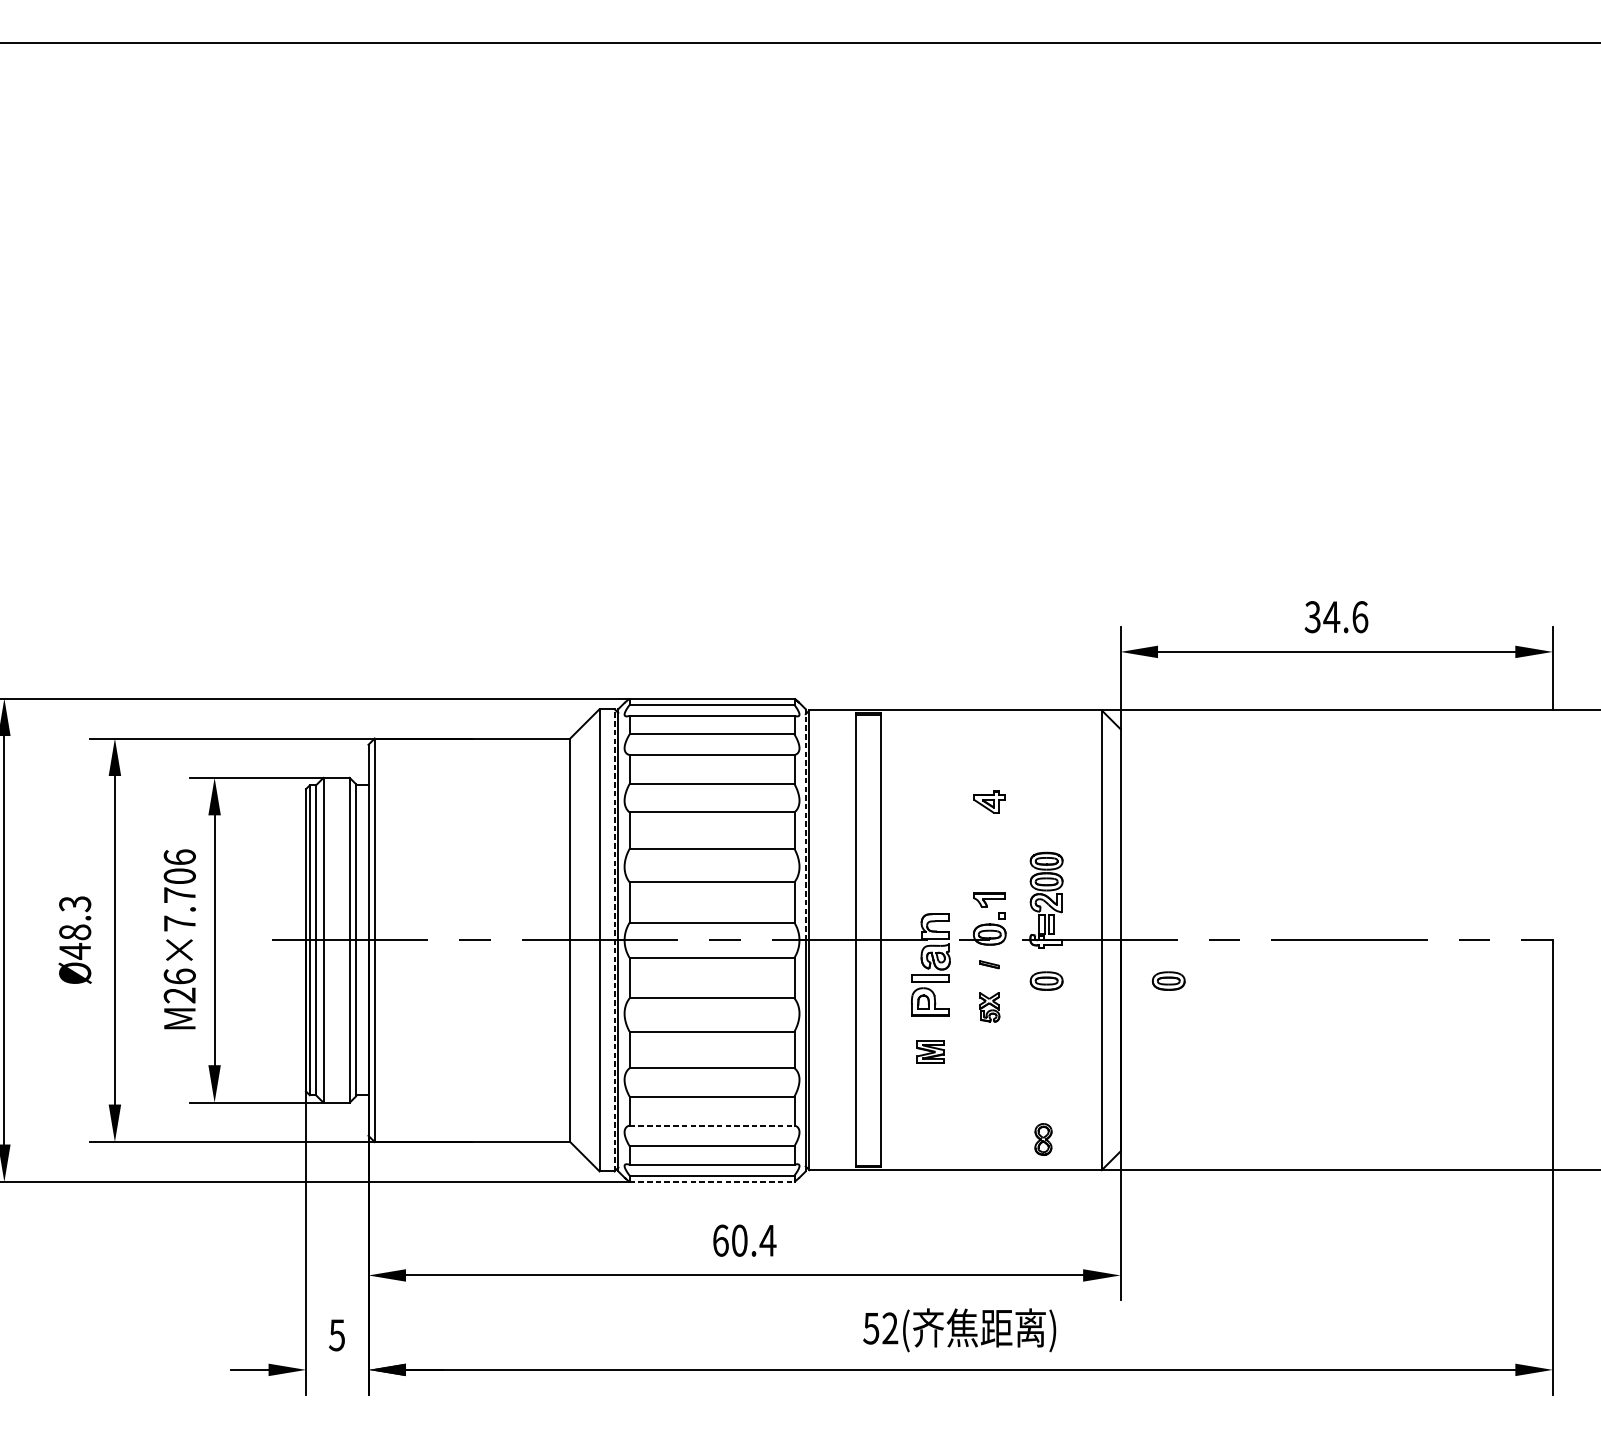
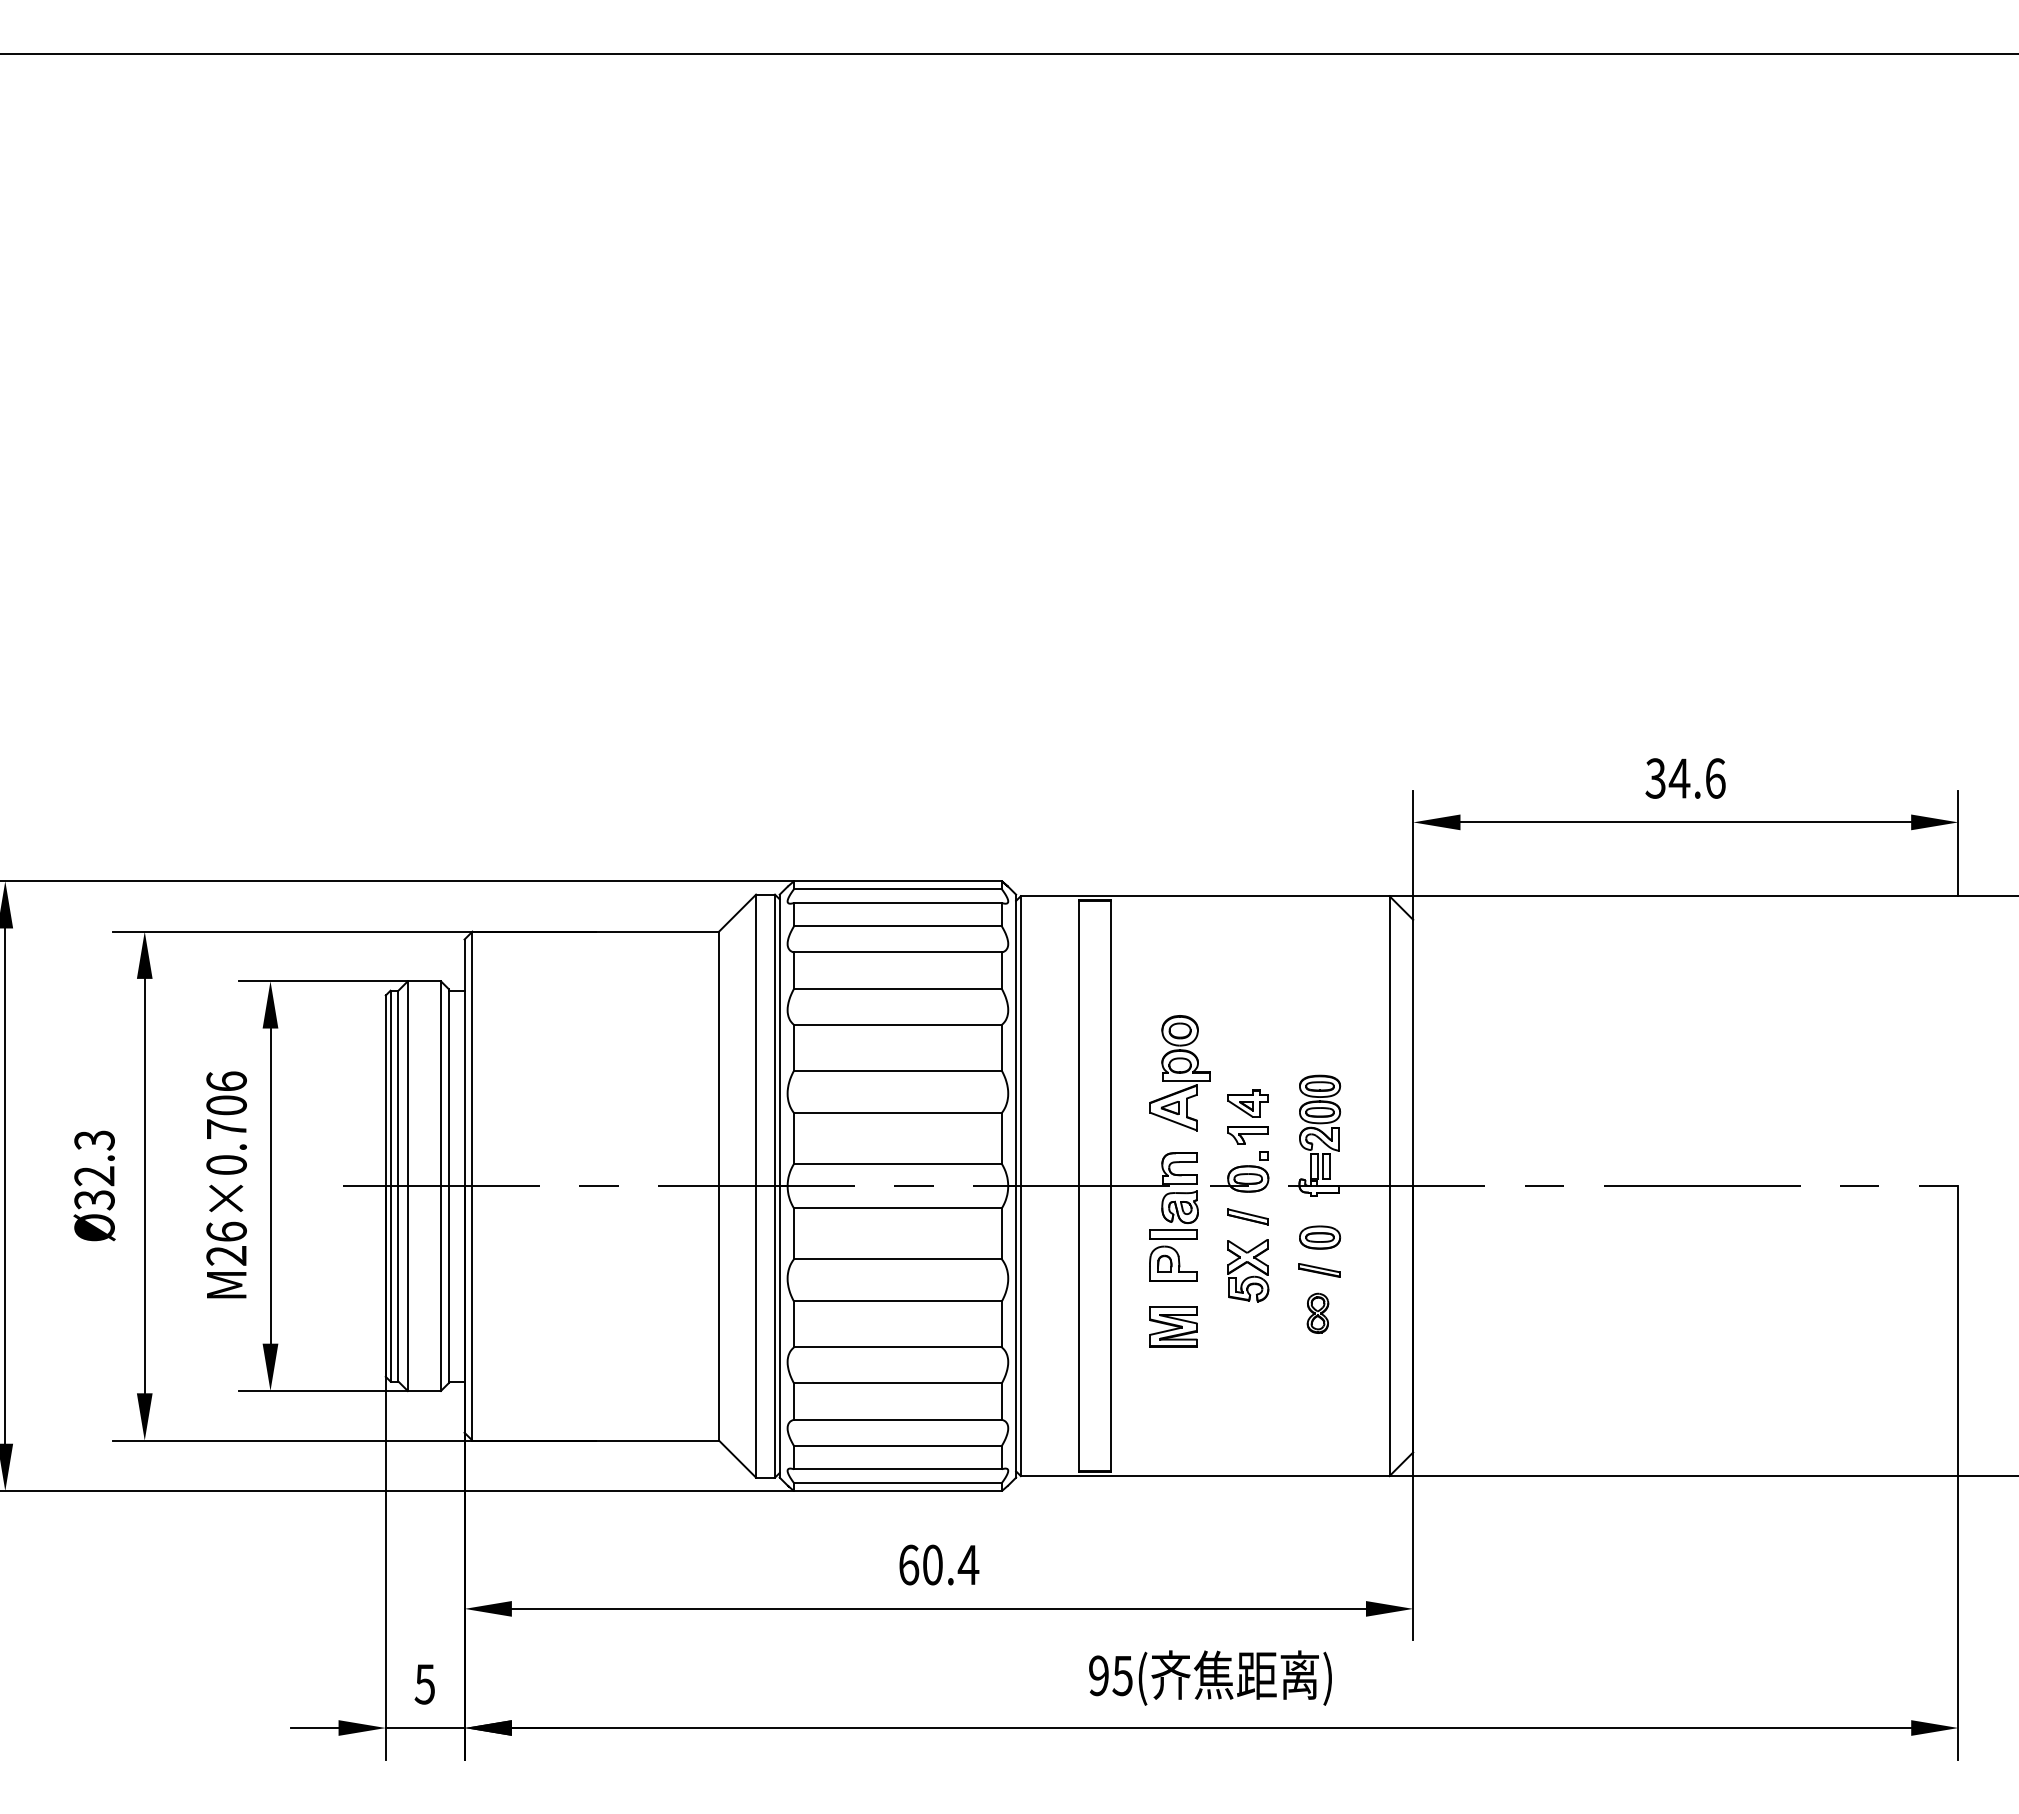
part: (989, 801) -> (1247, 1103), moved
line: (806, 824) -> (1016, 1040), dashed -> solid
part: (935, 851) -> (1179, 1073), added
text: (179, 923) -> (226, 1164), M26×7.706 -> M26×0.706
line: (614, 940) -> (775, 1186), dashed -> solid
text: (75, 942) -> (94, 1188), Ø48.3 -> Ø32.3
part: (989, 964) -> (1247, 1216), size x1.67
part: (1169, 981) -> (1474, 1237), removed
part: (989, 1007) -> (1248, 1270), size x1.67
part: (1046, 1007) -> (1319, 1270), added
part: (930, 1051) -> (1173, 1326), size x1.43
line: (712, 1125) -> (898, 1419), dashed -> solid
part: (1043, 1138) -> (1317, 1312), moved
line: (712, 1182) -> (898, 1491), dashed -> solid
text: (880, 1328) -> (1110, 1675), 52( -> 95(
line: (336, 1370) -> (424, 1728), added

